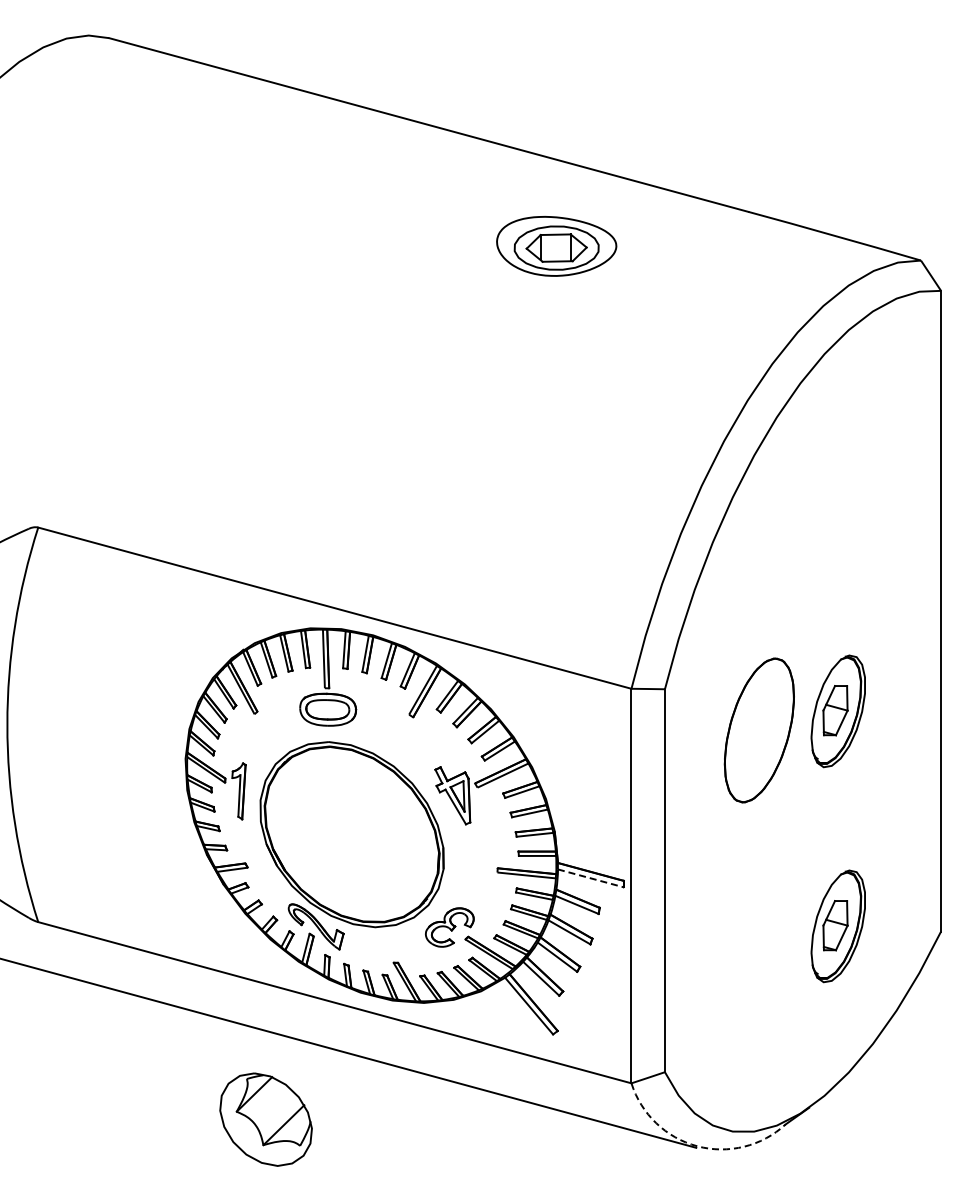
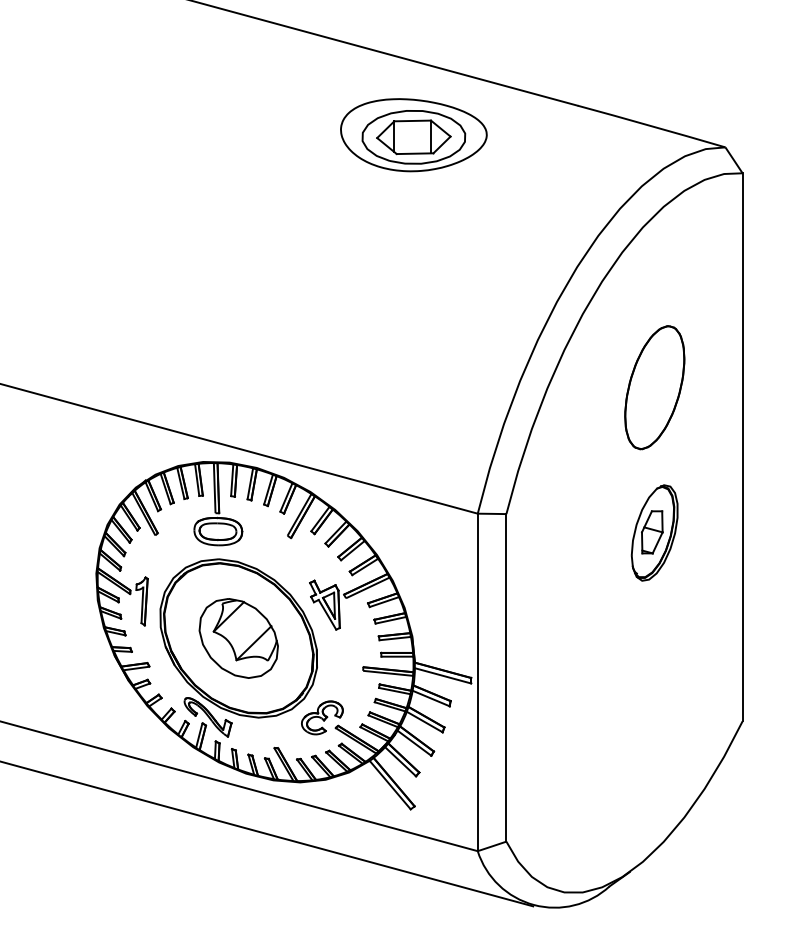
part: (556, 246) -> (413, 135), size x1.43
part: (758, 730) -> (654, 387), moved
line: (591, 878) -> (443, 675), dashed -> solid
part: (837, 926) -> (654, 717), removed
part: (265, 1119) -> (238, 638), moved
arc: (697, 1146) -> (534, 905), dashed -> solid

